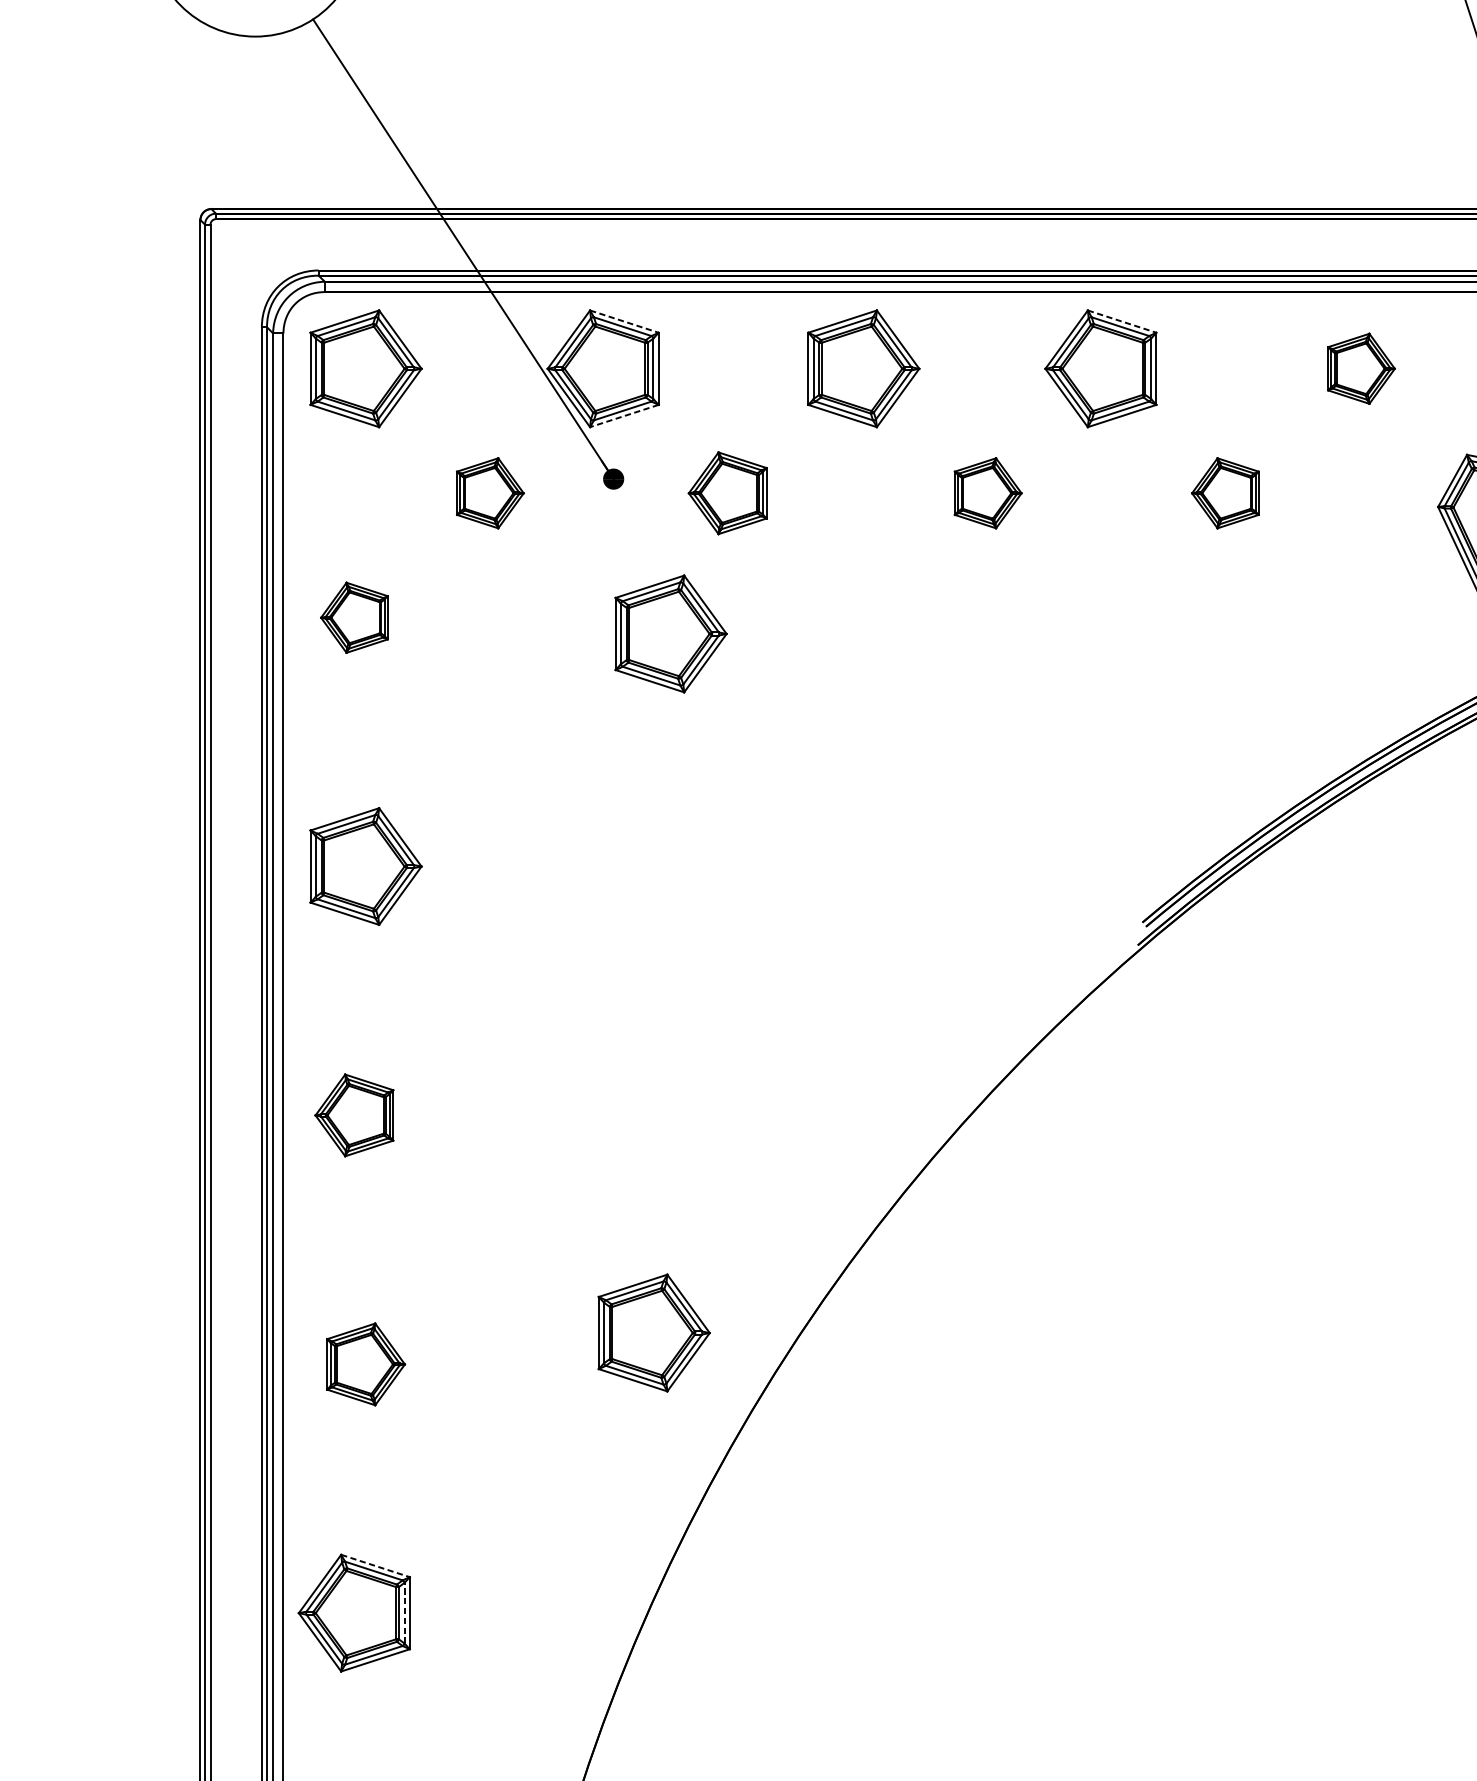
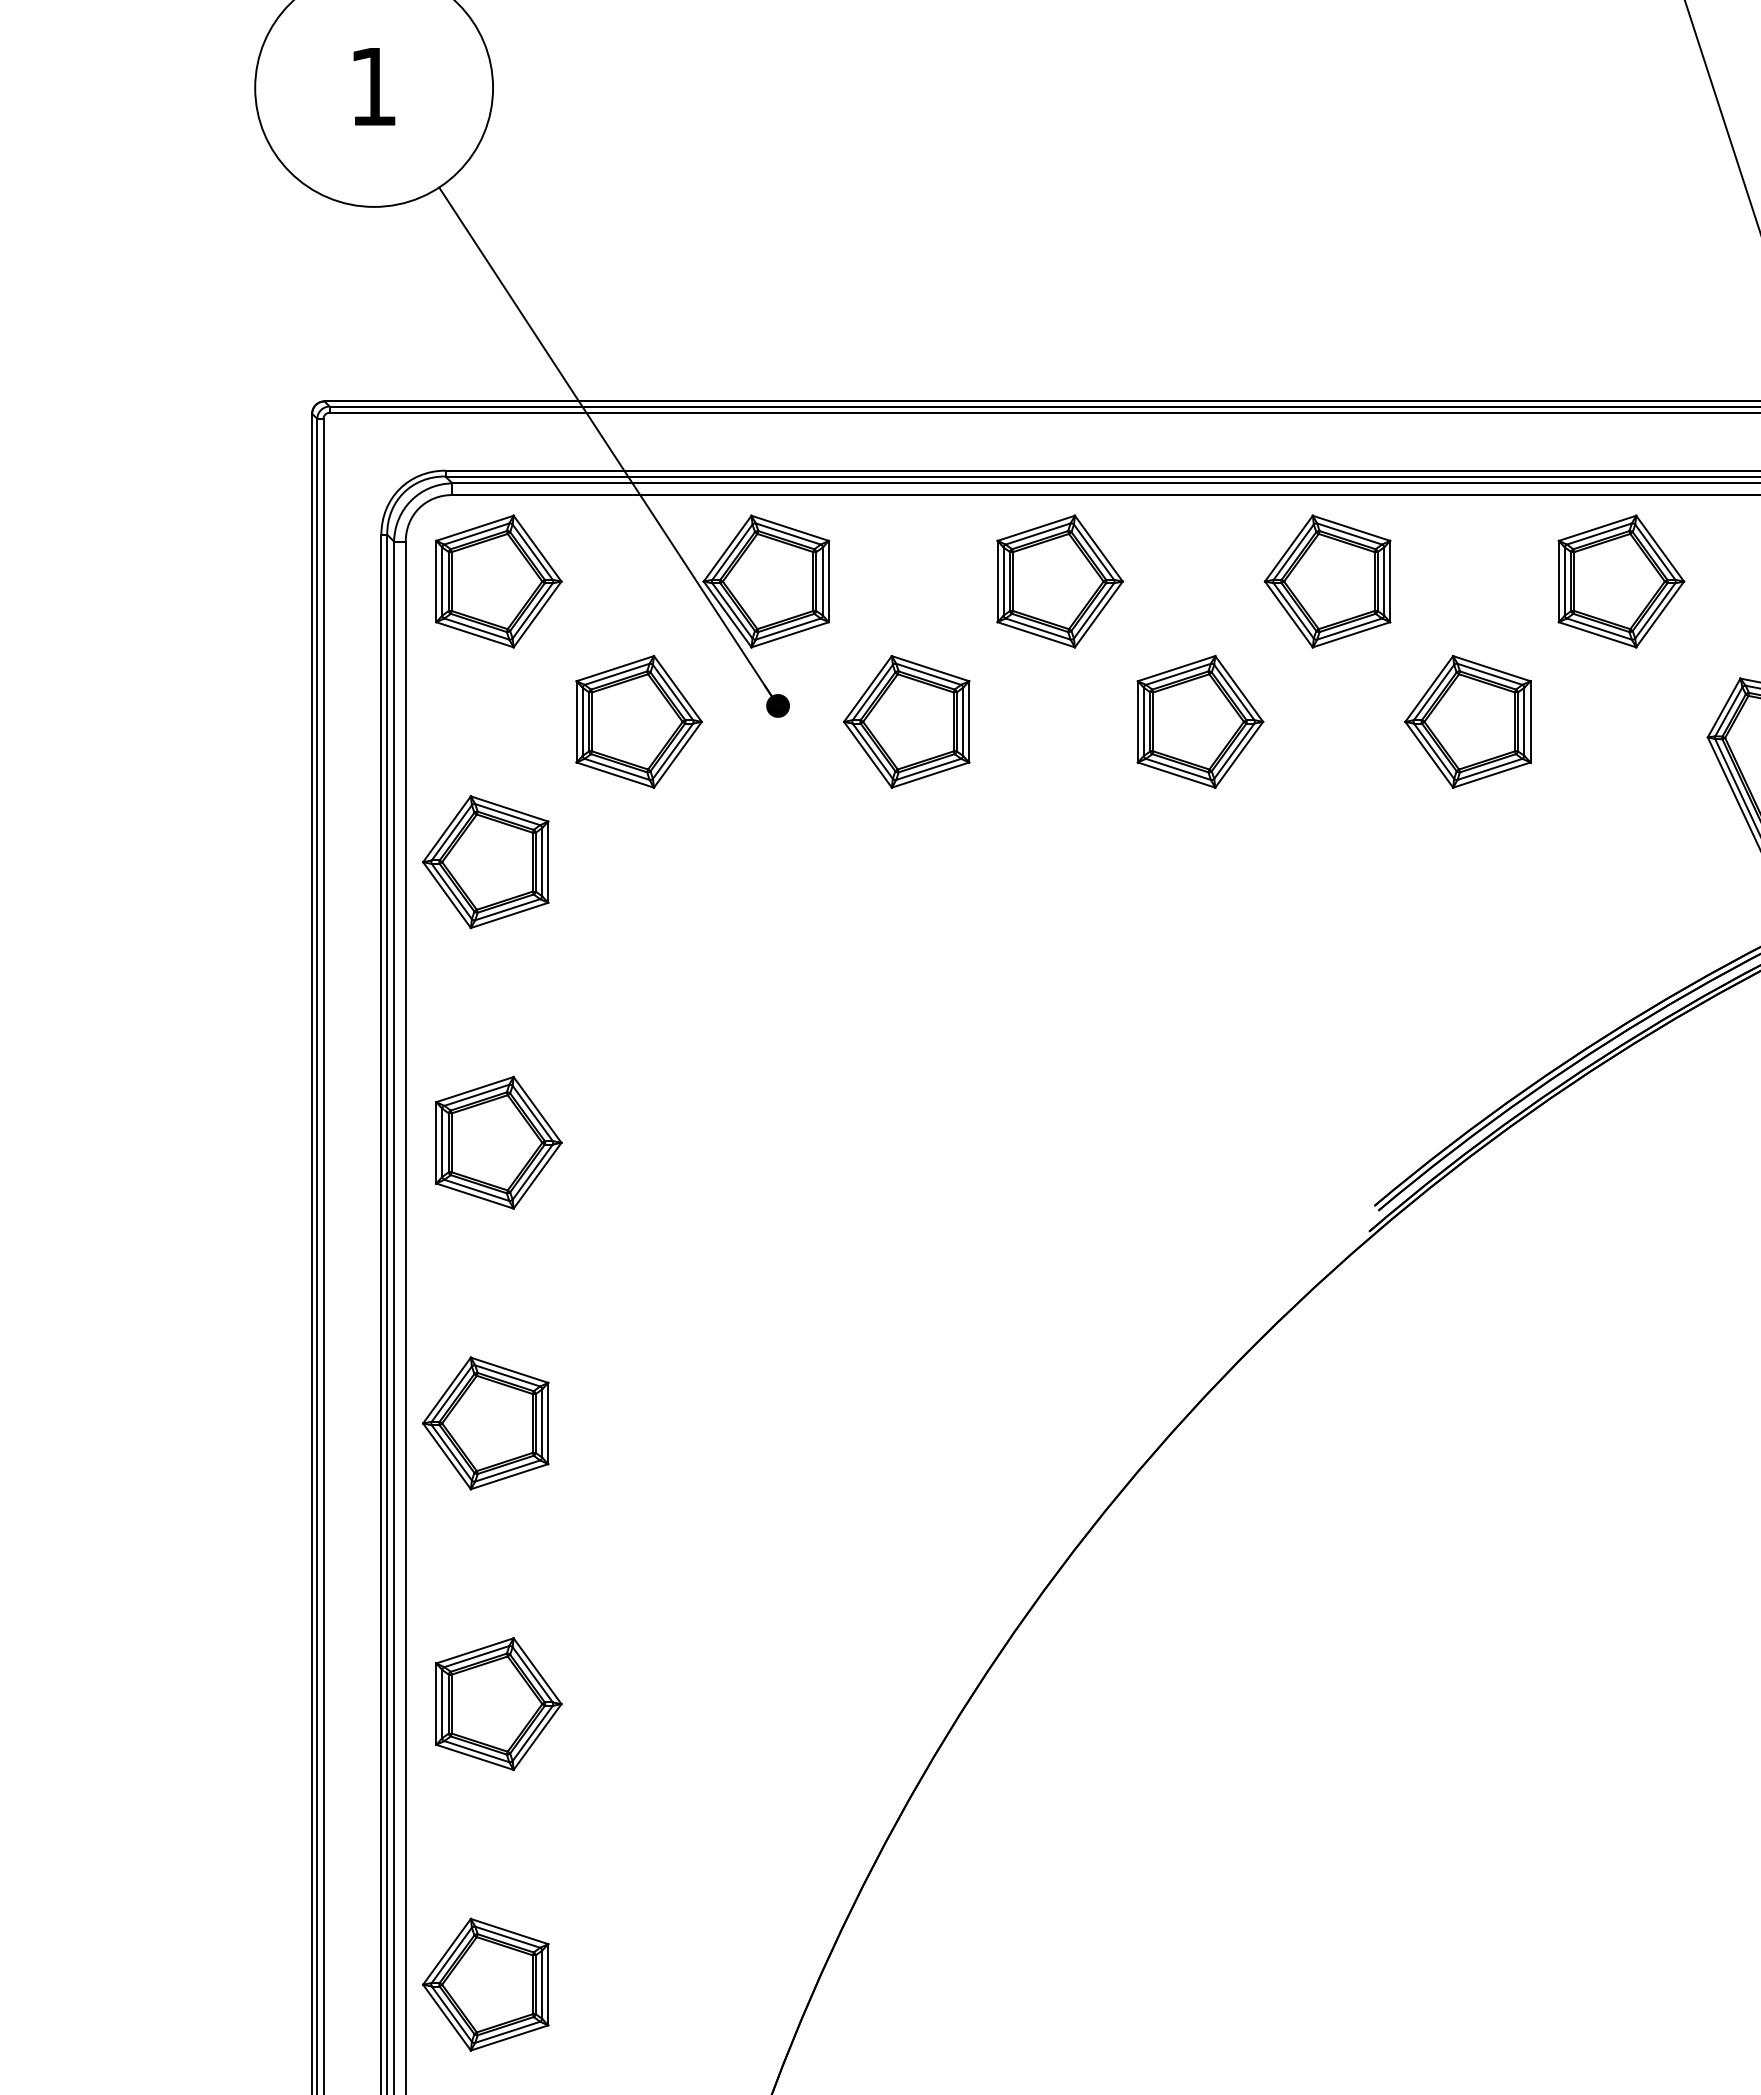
line: (624, 321) -> (790, 528), dashed -> solid
line: (1122, 321) -> (1351, 528), dashed -> solid
part: (1361, 368) -> (1621, 581), size x1.67
line: (624, 415) -> (790, 634), dashed -> solid
part: (489, 492) -> (638, 721), size x1.67
part: (727, 492) -> (906, 721), size x1.43
part: (988, 492) -> (1200, 721), size x1.67
part: (1225, 492) -> (1467, 721), size x1.67
part: (354, 617) -> (485, 862), size x1.67
part: (670, 633) -> (842, 880), removed
part: (354, 1115) -> (485, 1423), size x1.43
part: (653, 1332) -> (823, 1668), removed
part: (365, 1364) -> (498, 1704), size x1.43
line: (375, 1565) -> (509, 1931), dashed -> solid
line: (404, 1612) -> (542, 1984), dashed -> solid

